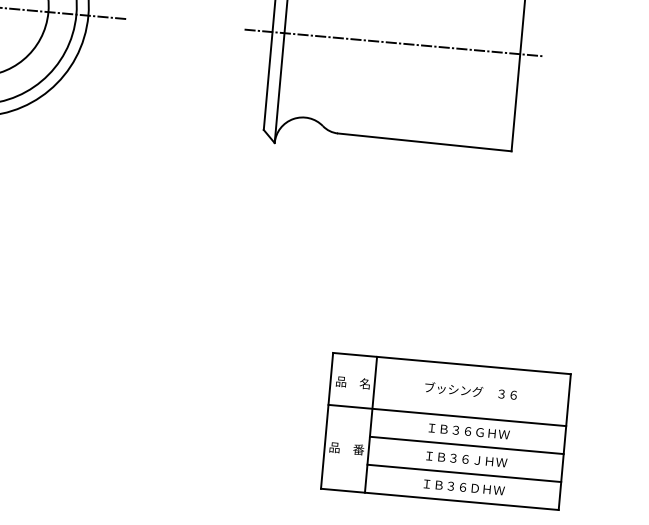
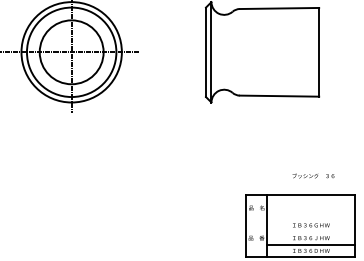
line: (393, 43) -> (261, 52), removed
text: (471, 390) -> (313, 175), moved
line: (446, 416) -> (300, 219), removed
line: (466, 444) -> (310, 231), removed

